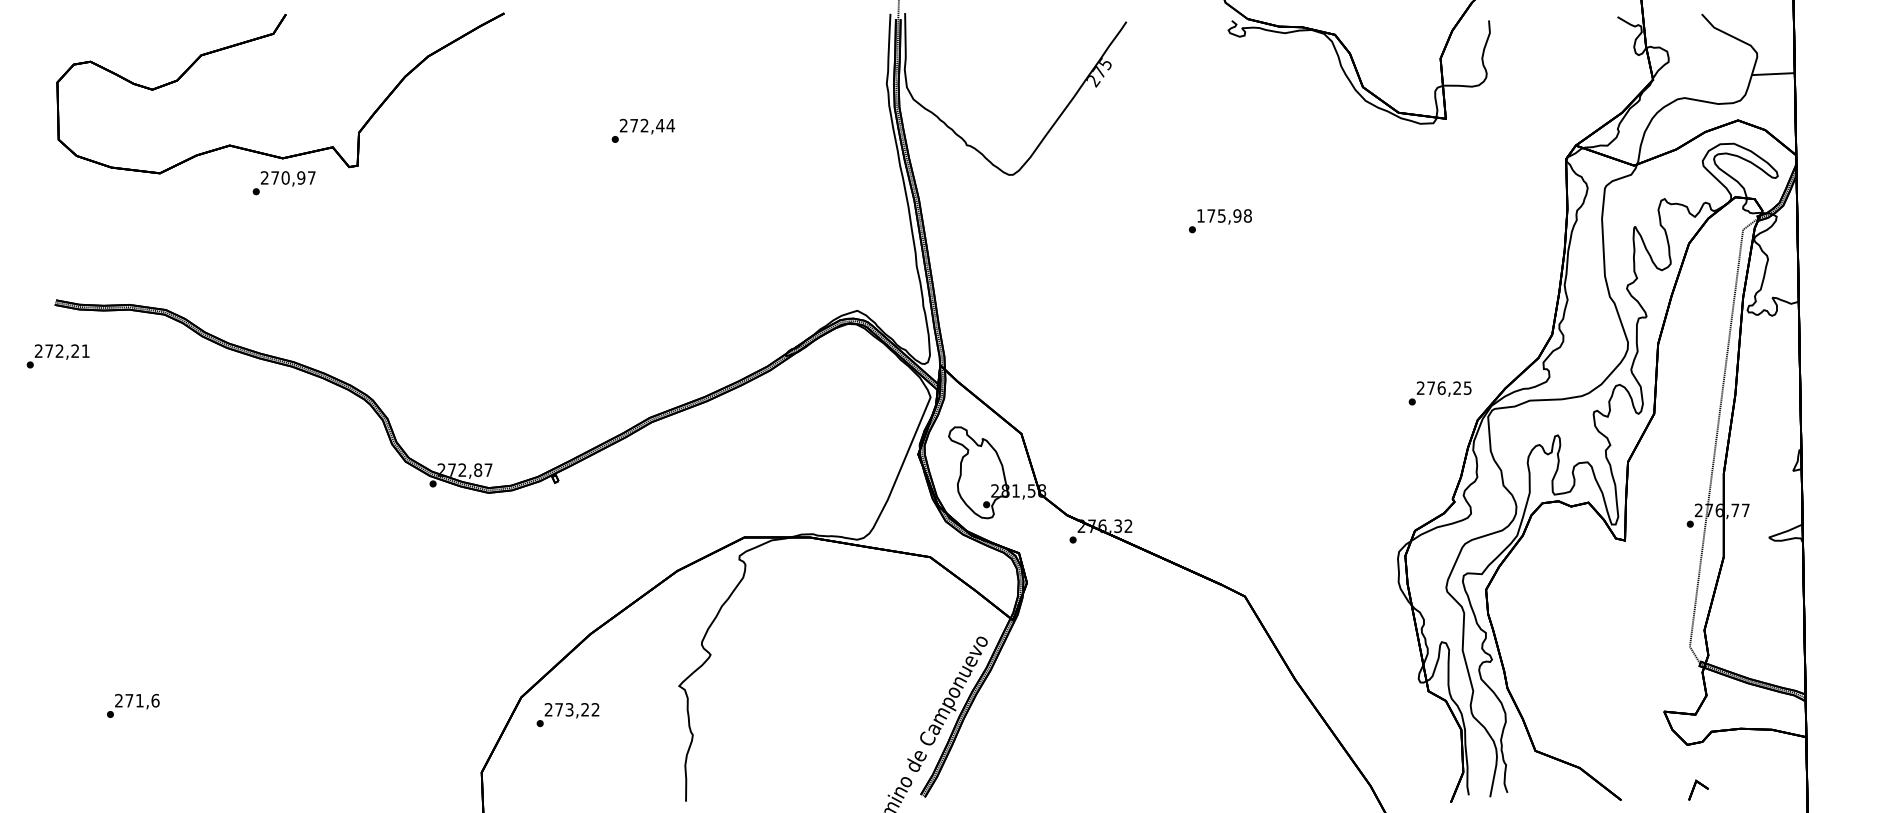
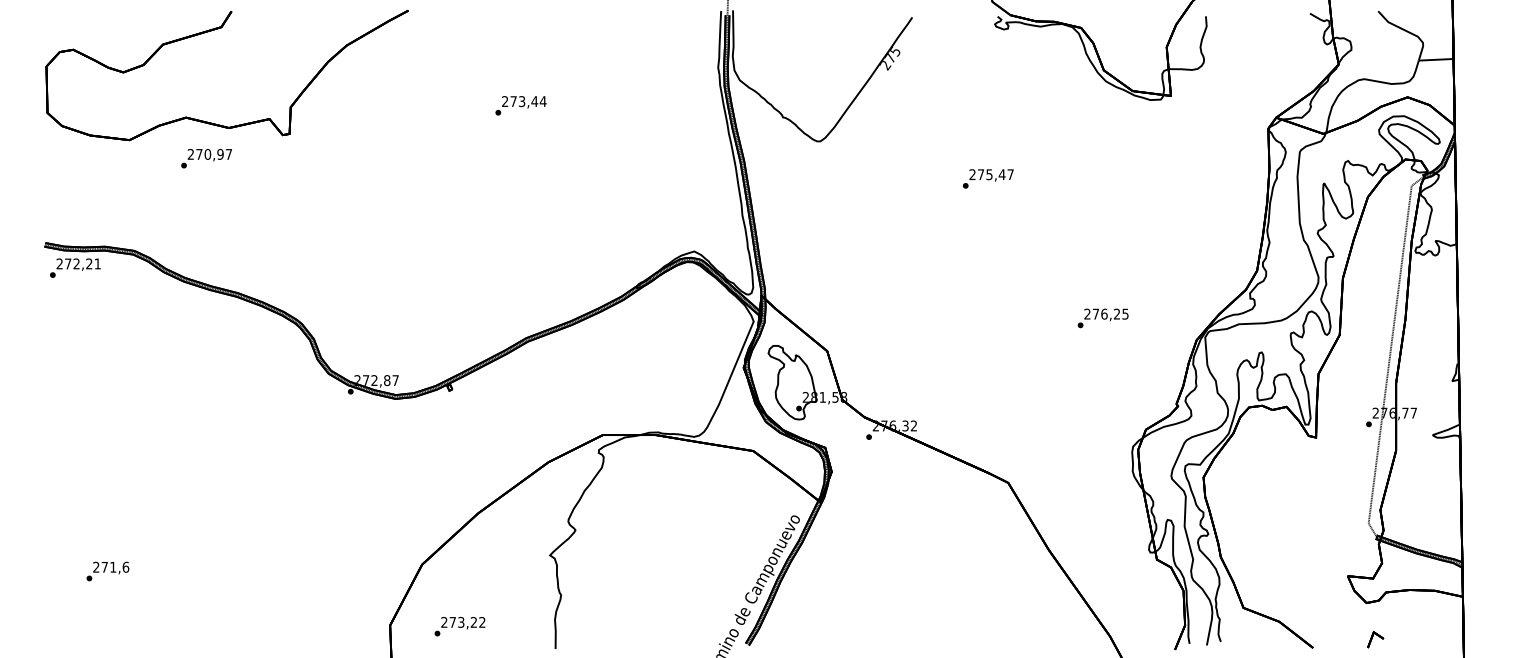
text: (644, 125) -> (521, 101), 272,44 -> 273,44
text: (283, 183) -> (206, 158), moved
text: (1224, 215) -> (991, 174), 175,98 -> 275,47
text: (57, 356) -> (74, 268), moved
text: (1439, 393) -> (1102, 318), moved
text: (567, 715) -> (459, 627), moved

